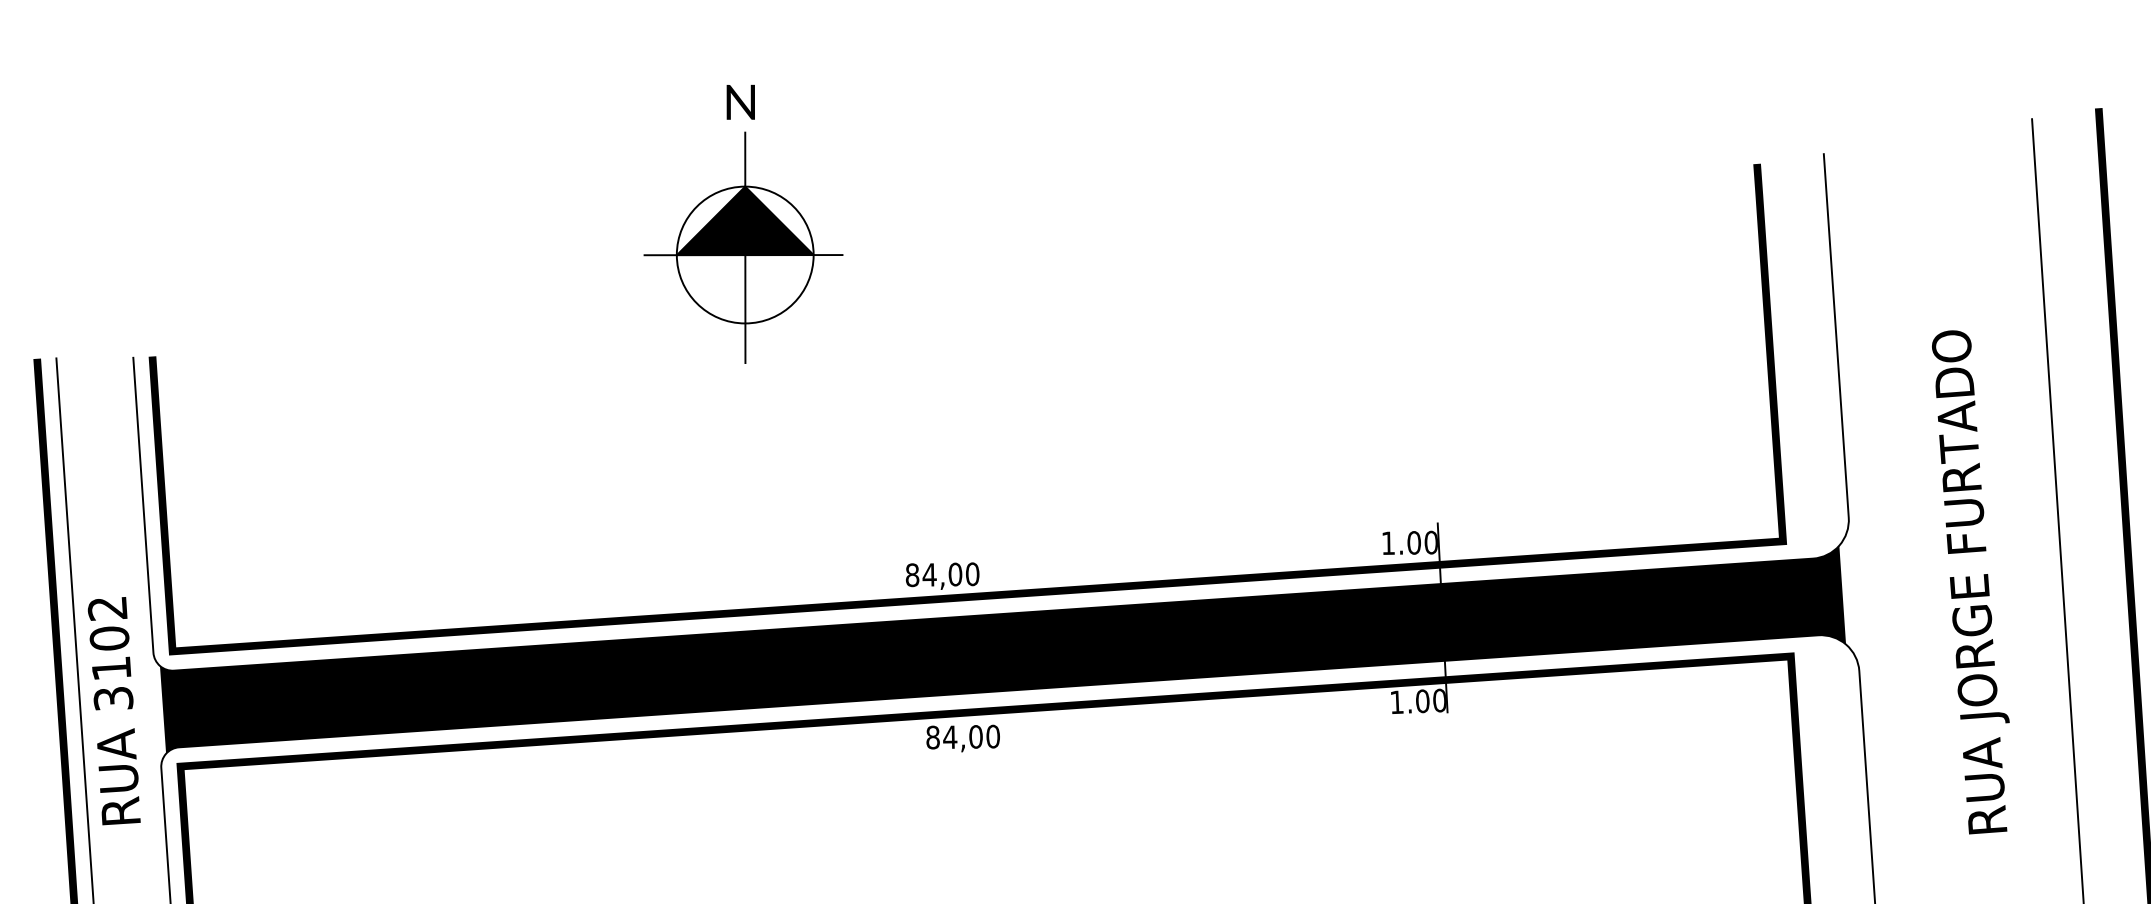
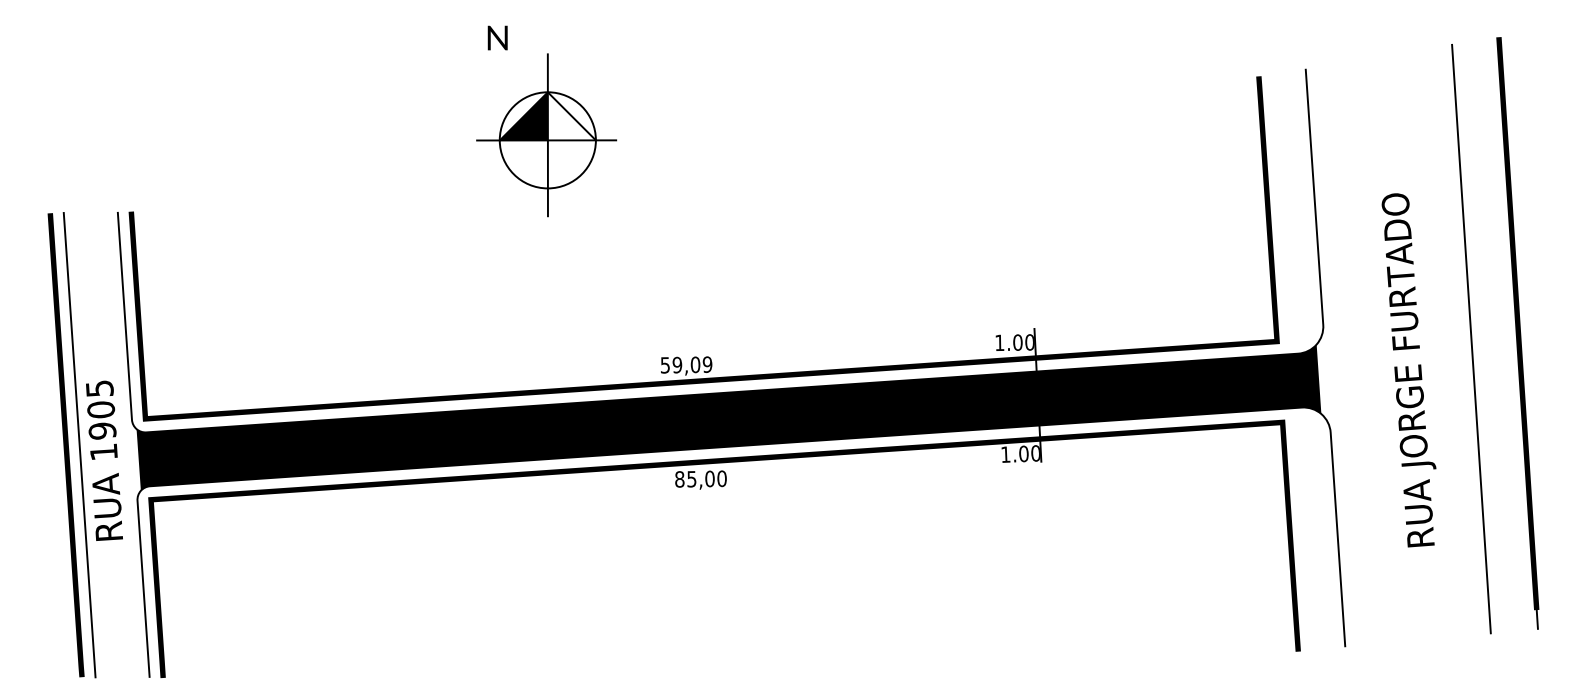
text: (740, 101) -> (497, 37), moved
fill: (778, 221) -> (571, 116), removed
text: (942, 574) -> (686, 364), 84,00 -> 59,09
text: (110, 653) -> (101, 420), 3102 -> 1905
text: (949, 737) -> (691, 479), 84,00 -> 85,00

